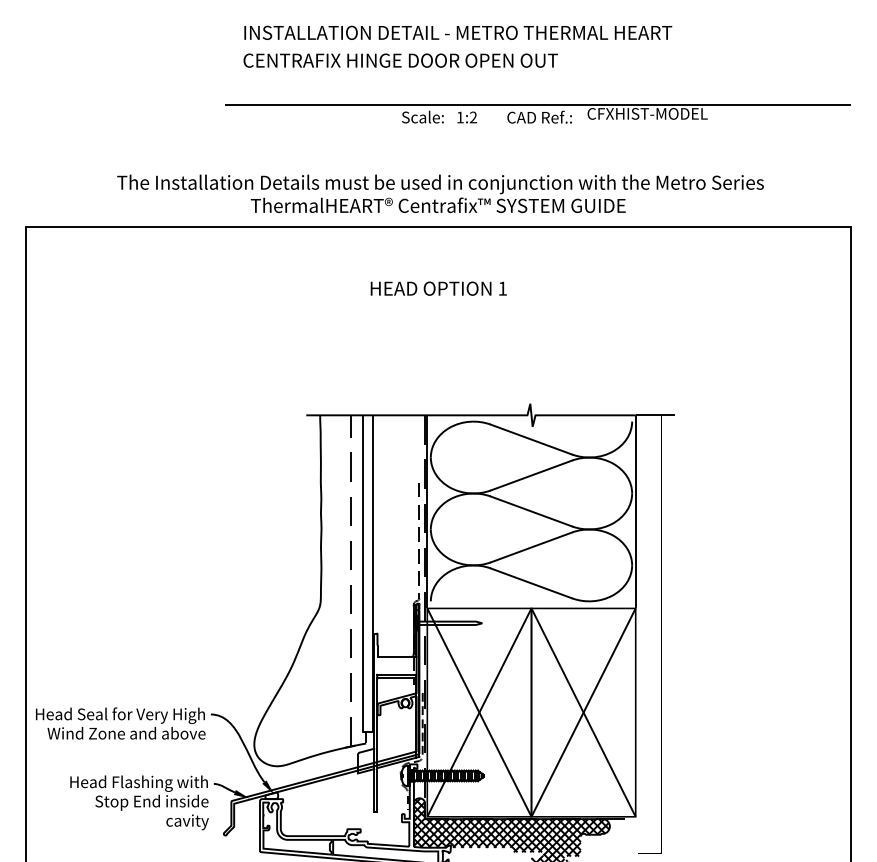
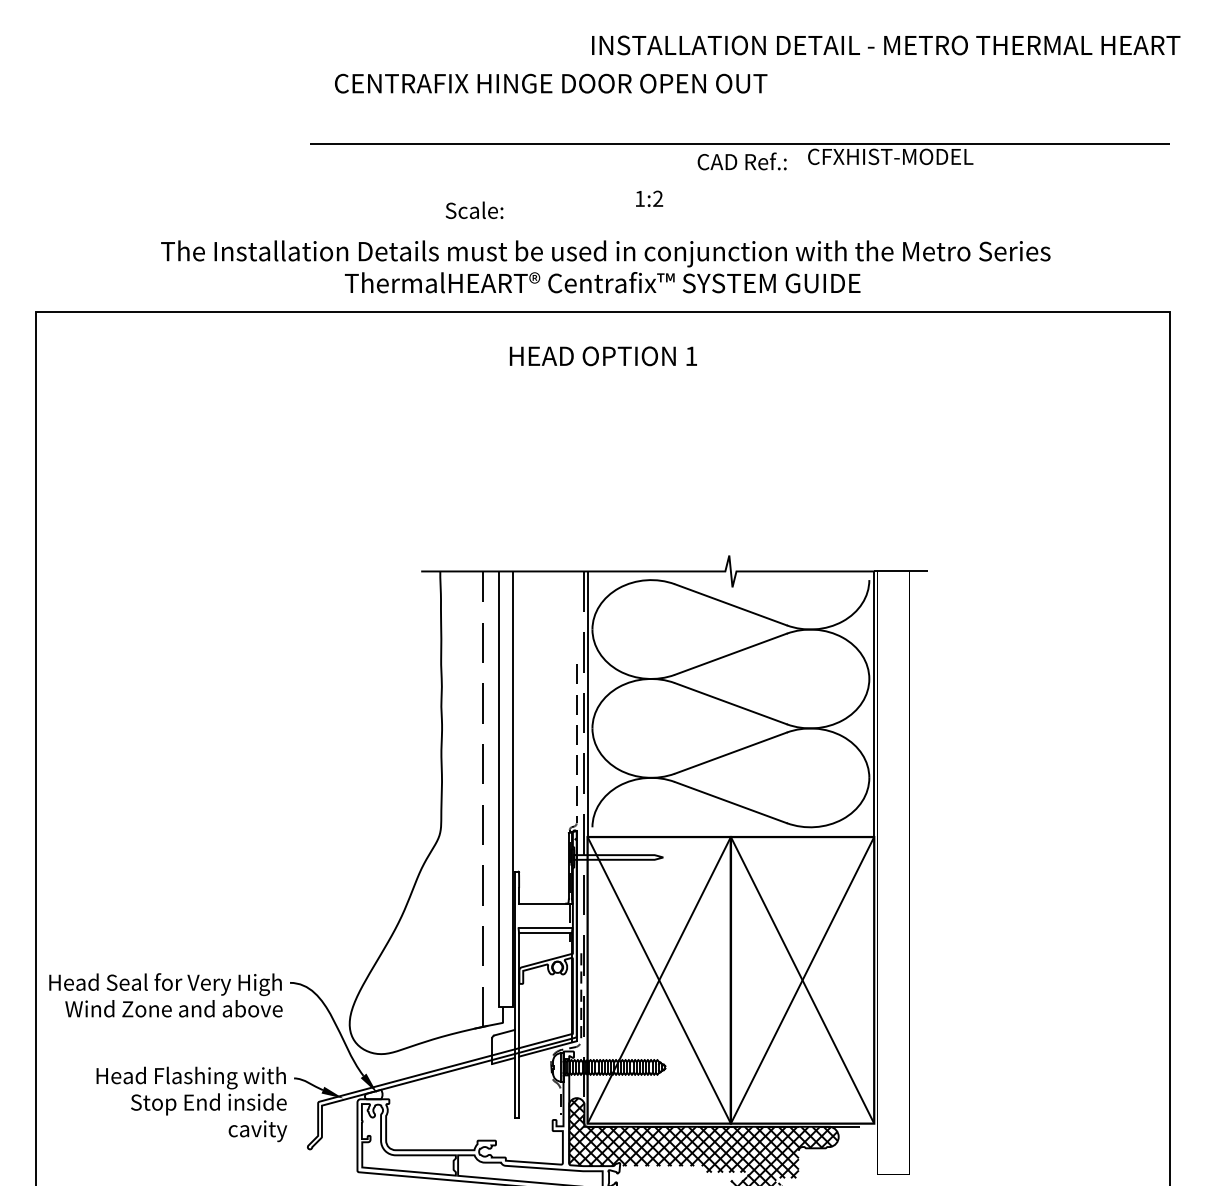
text: (458, 32) -> (886, 45), moved
text: (422, 116) -> (474, 209), moved
text: (467, 117) -> (649, 198), moved
text: (438, 288) -> (602, 356), moved

